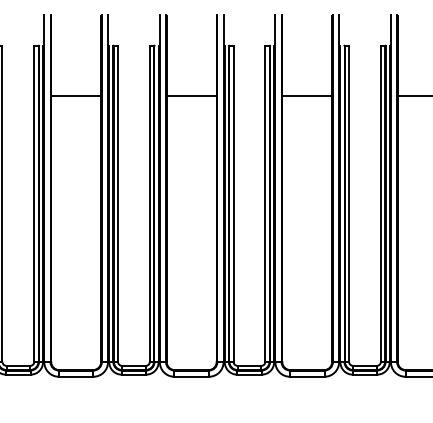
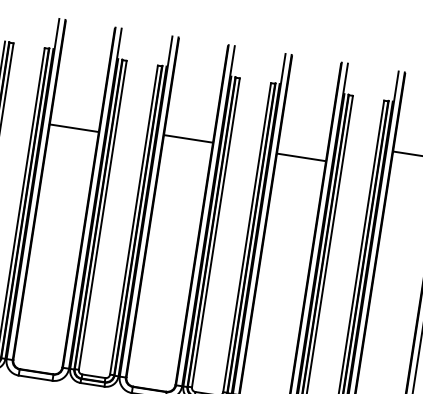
line: (76, 95) -> (74, 128), moved
line: (191, 95) -> (188, 138), moved
line: (307, 95) -> (301, 157), moved

